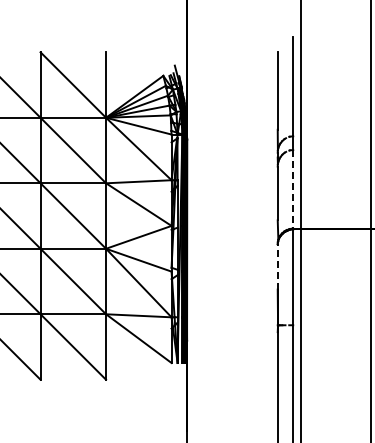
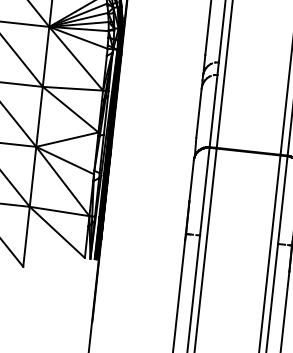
line: (293, 189) -> (213, 111), dashed -> solid
line: (277, 266) -> (191, 180), dashed -> solid

